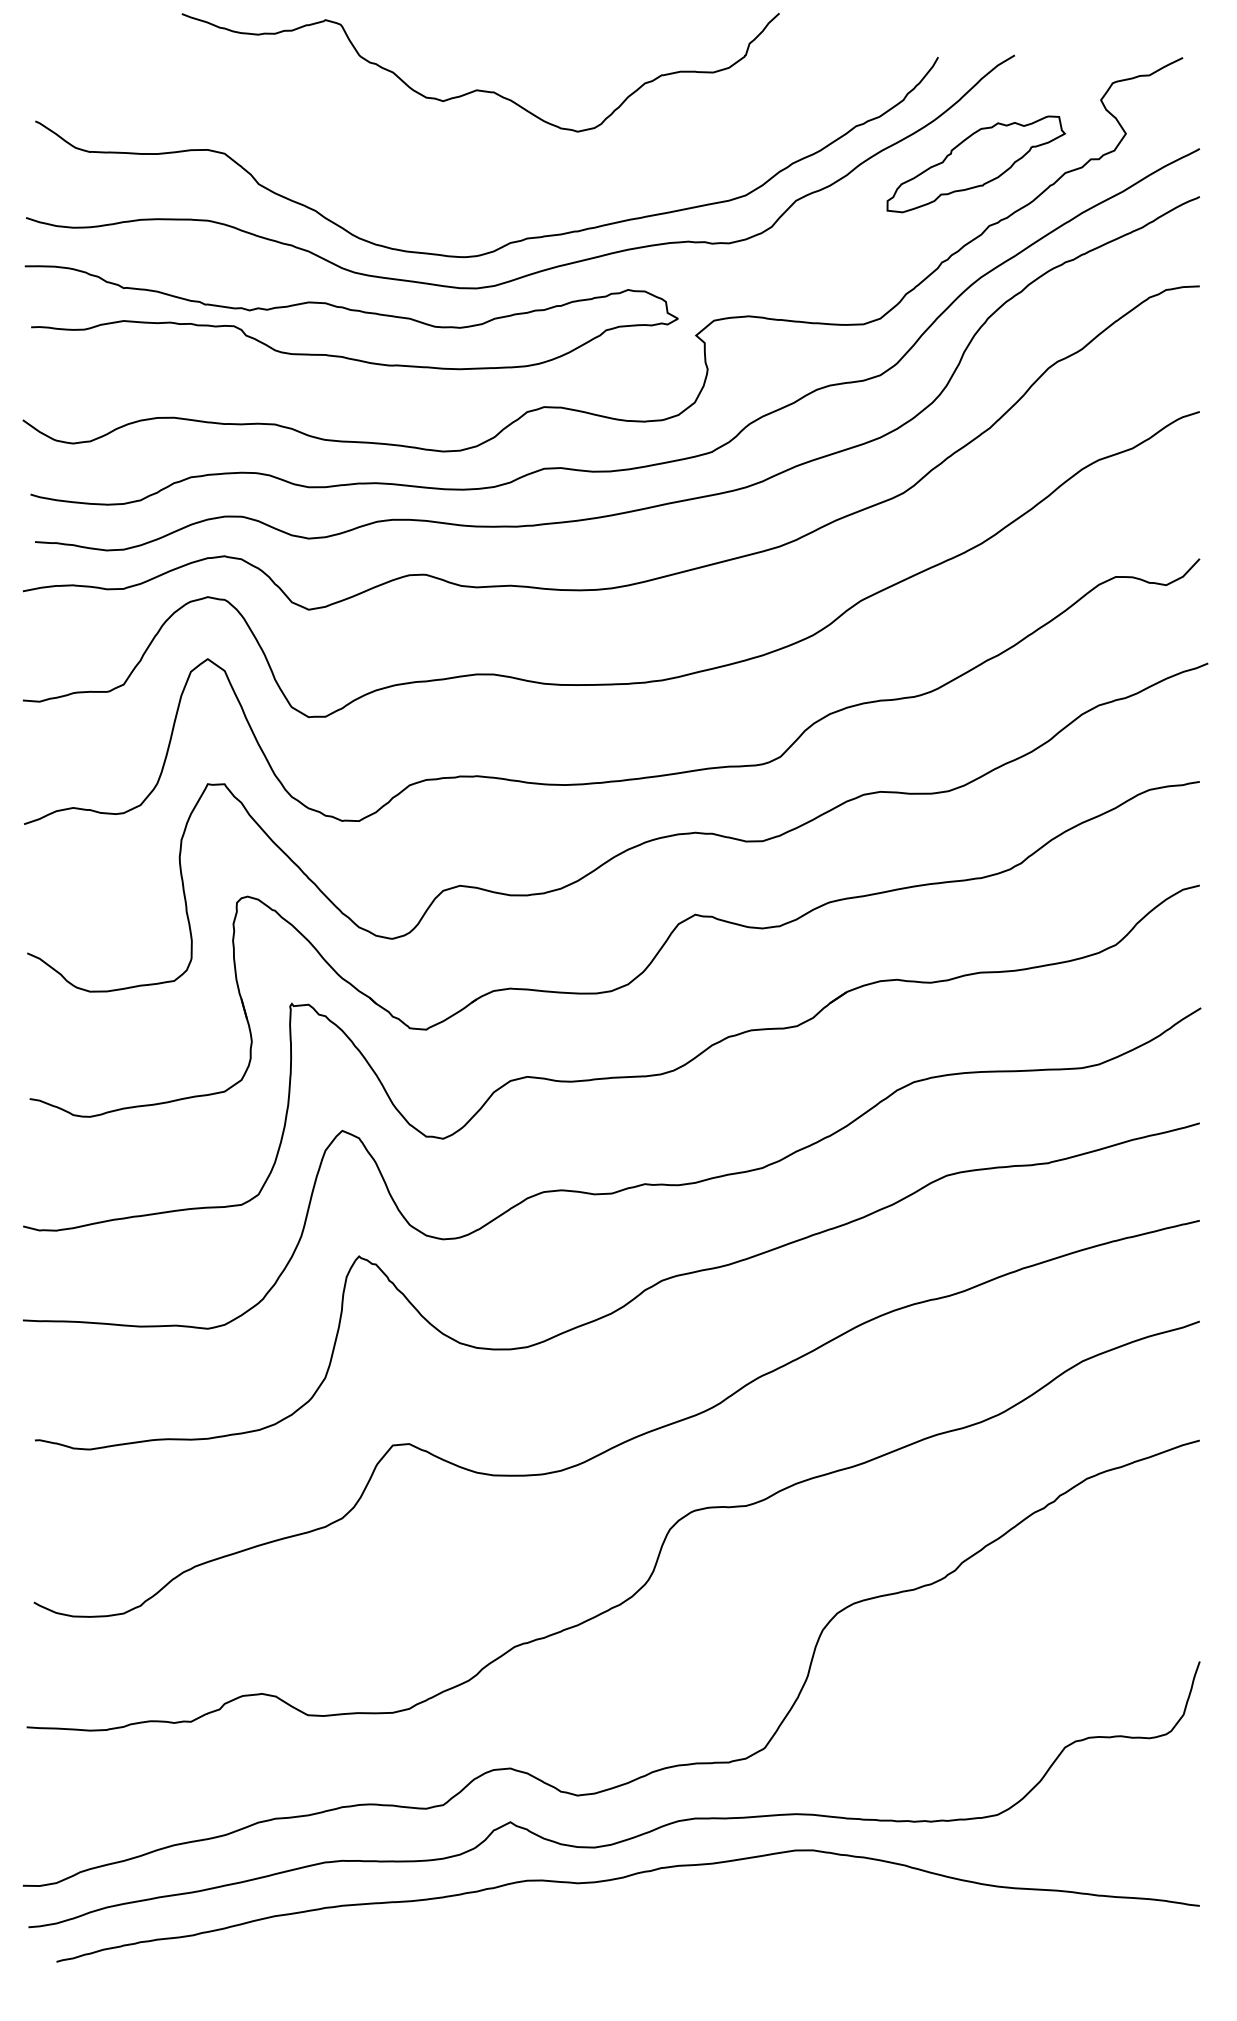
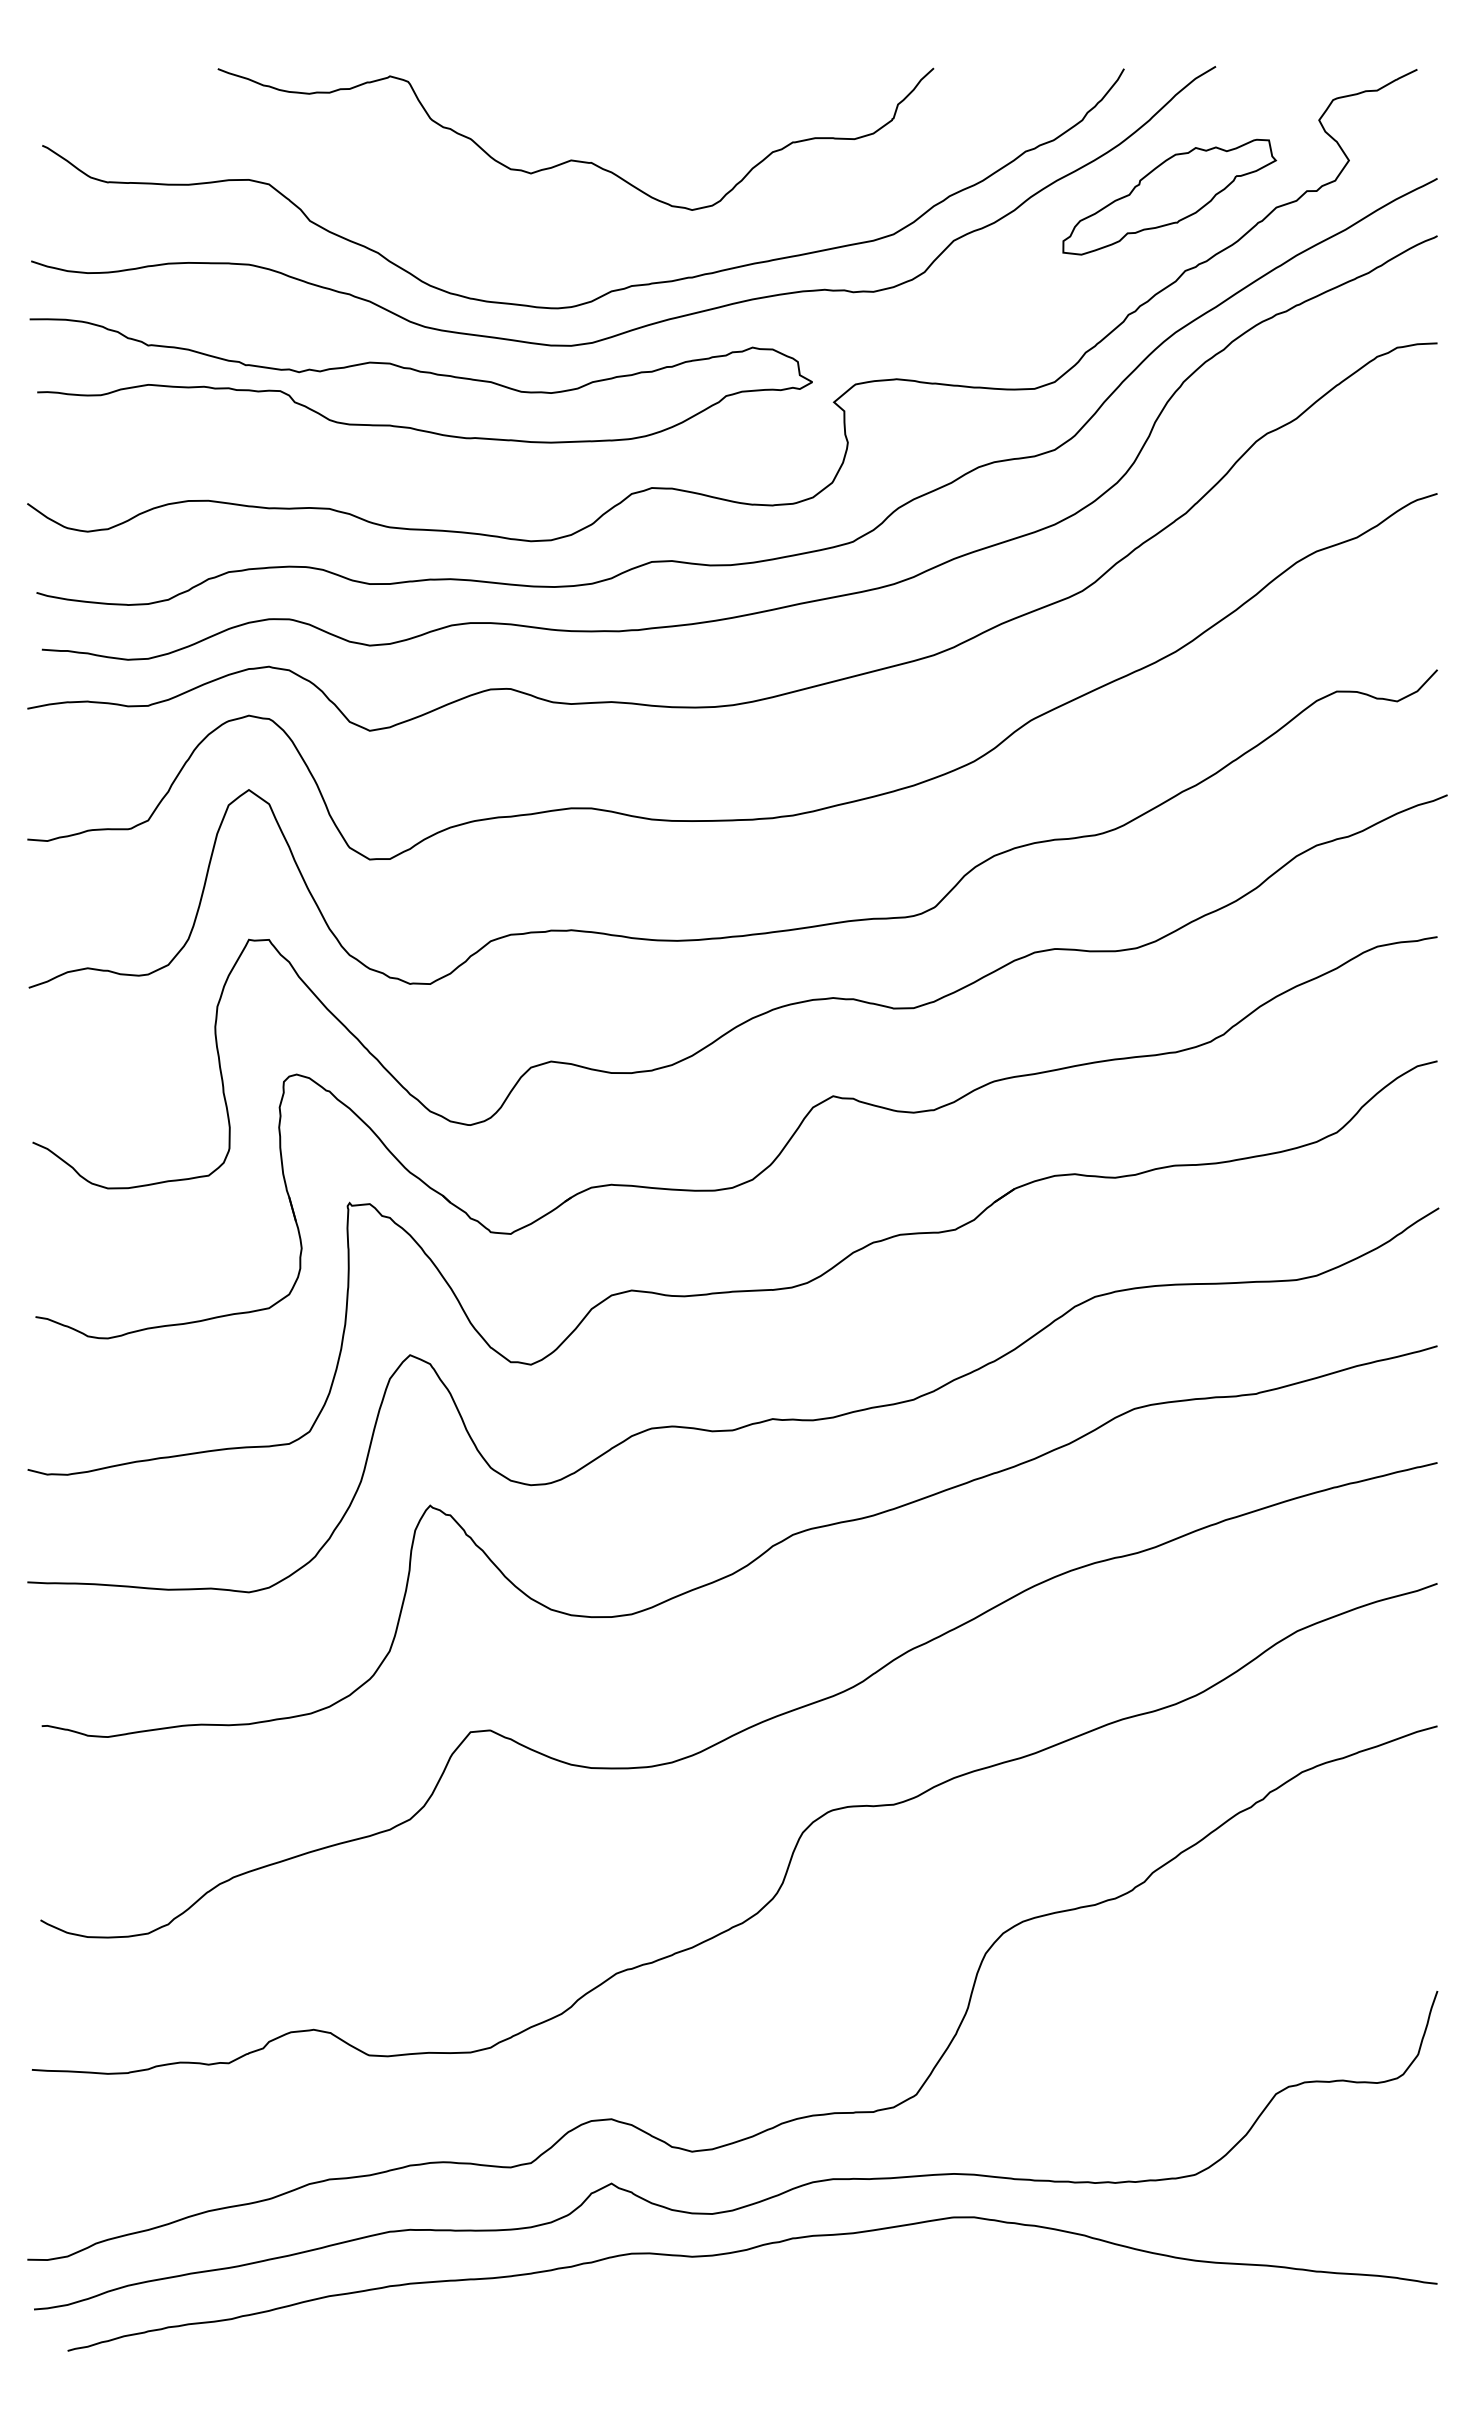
curve: (478, 89) -> (573, 159), moved

